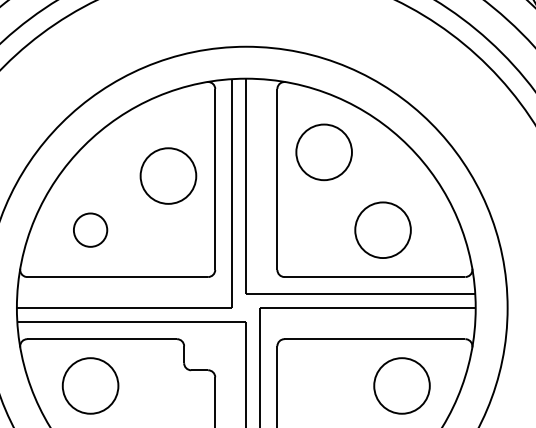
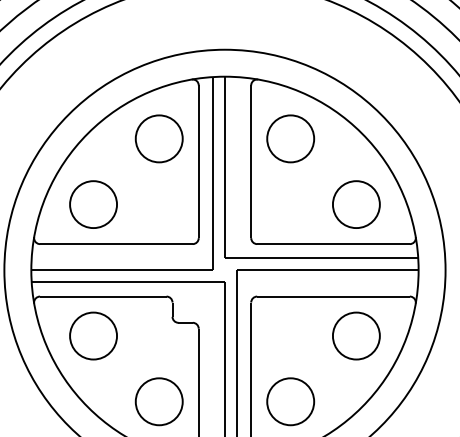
part: (167, 175) -> (158, 138), moved
part: (90, 230) -> (93, 204), size x1.67
part: (383, 230) -> (356, 204), moved

